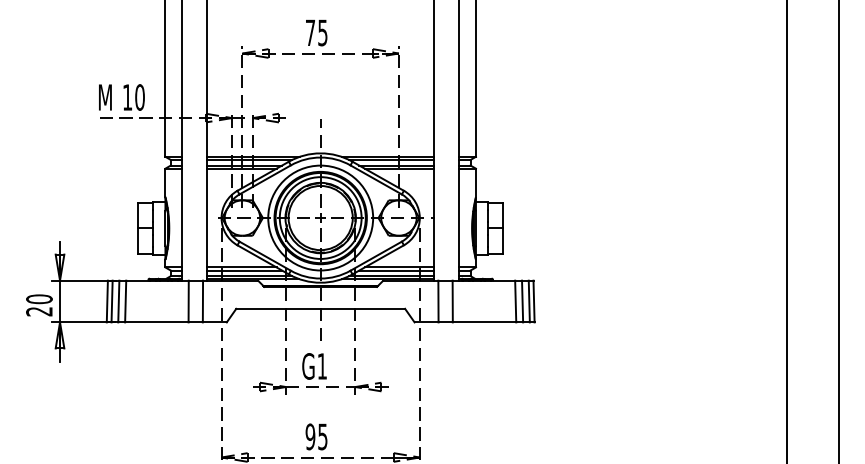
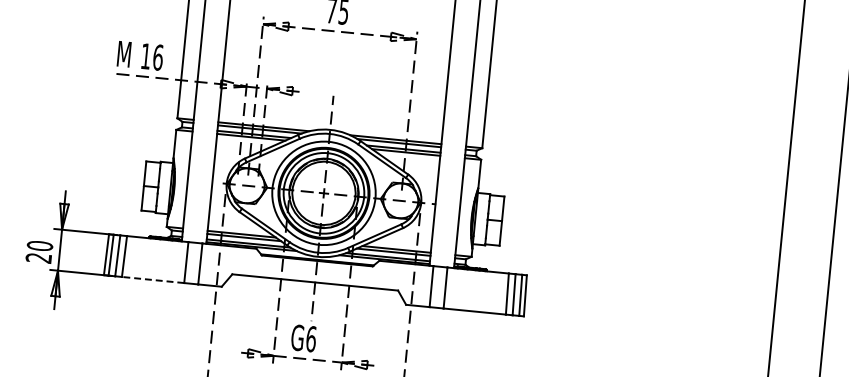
text: (139, 97) -> (157, 57), 10 -> 16
line: (156, 322) -> (152, 280), solid -> dashed
text: (322, 366) -> (311, 339), G1 -> G6

